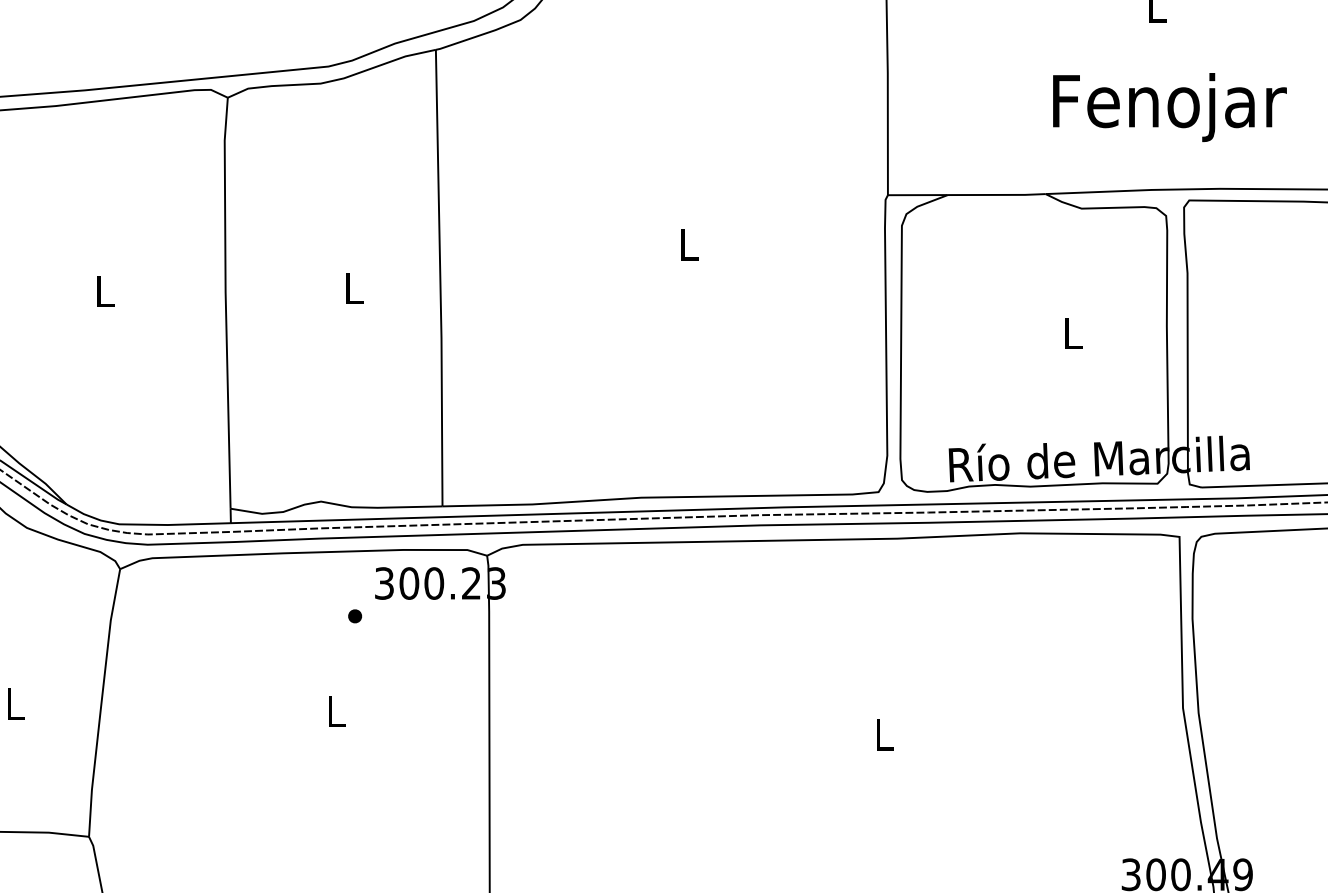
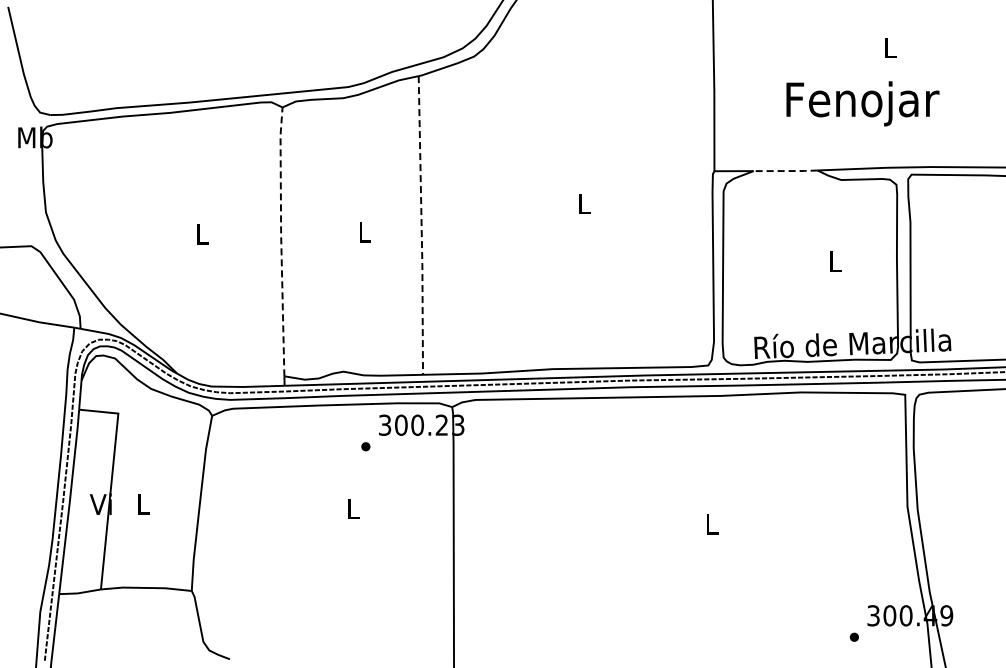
text: (1169, 106) -> (862, 103), moved
line: (998, 195) -> (786, 171), solid -> dashed
line: (440, 278) -> (421, 225), solid -> dashed
line: (226, 299) -> (281, 239), solid -> dashed

